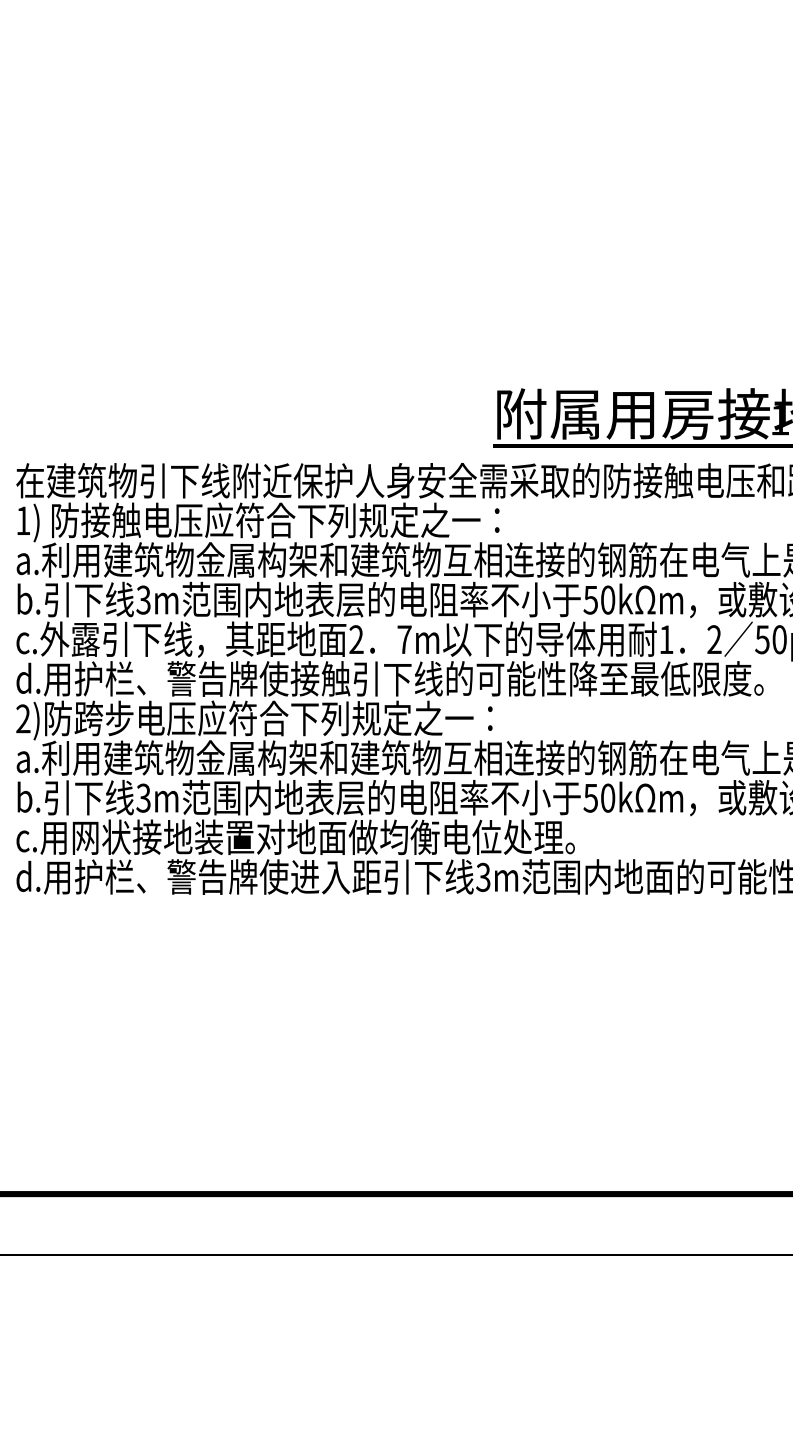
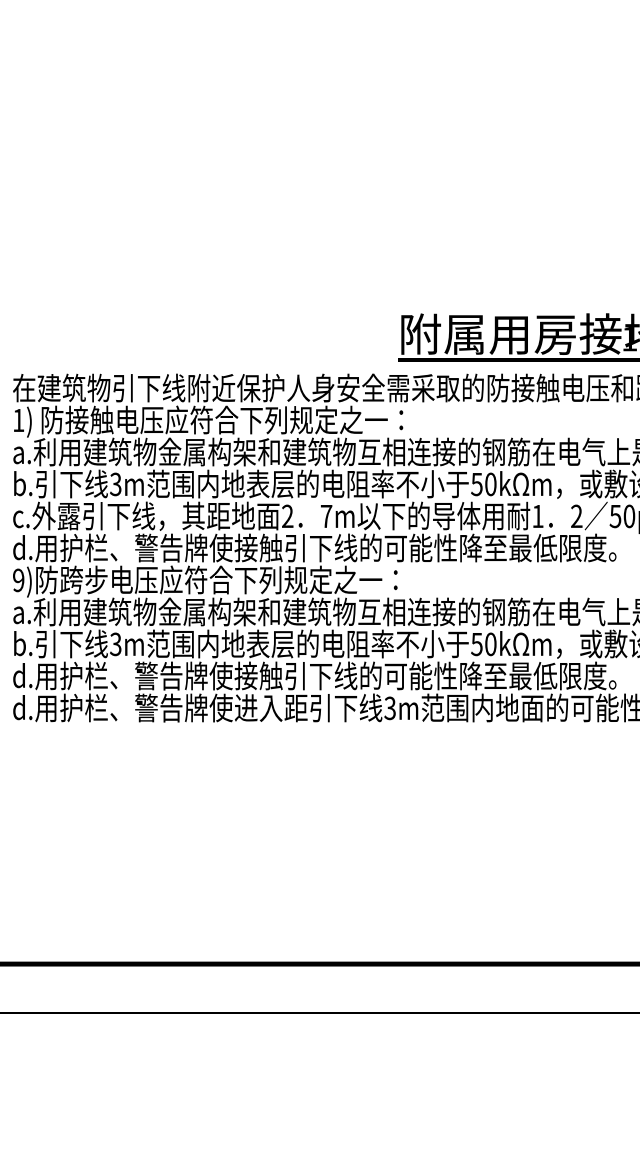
text: (23, 718) -> (18, 580), 2) -> 9)
text: (390, 837) -> (315, 676), c.用网状接地装置对地面做均衡电位处理。 -> d.用护栏、警告牌使接触引下线的可能性降至最低限度。

